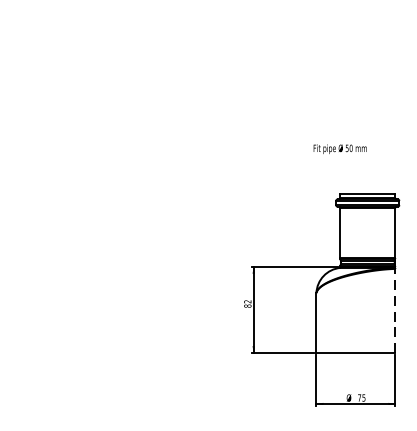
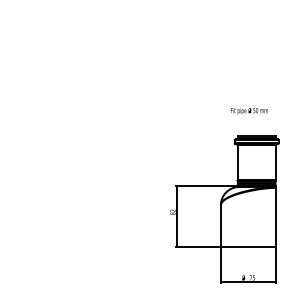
text: (340, 149) -> (249, 111), moved
line: (394, 310) -> (275, 216), dashed -> solid

